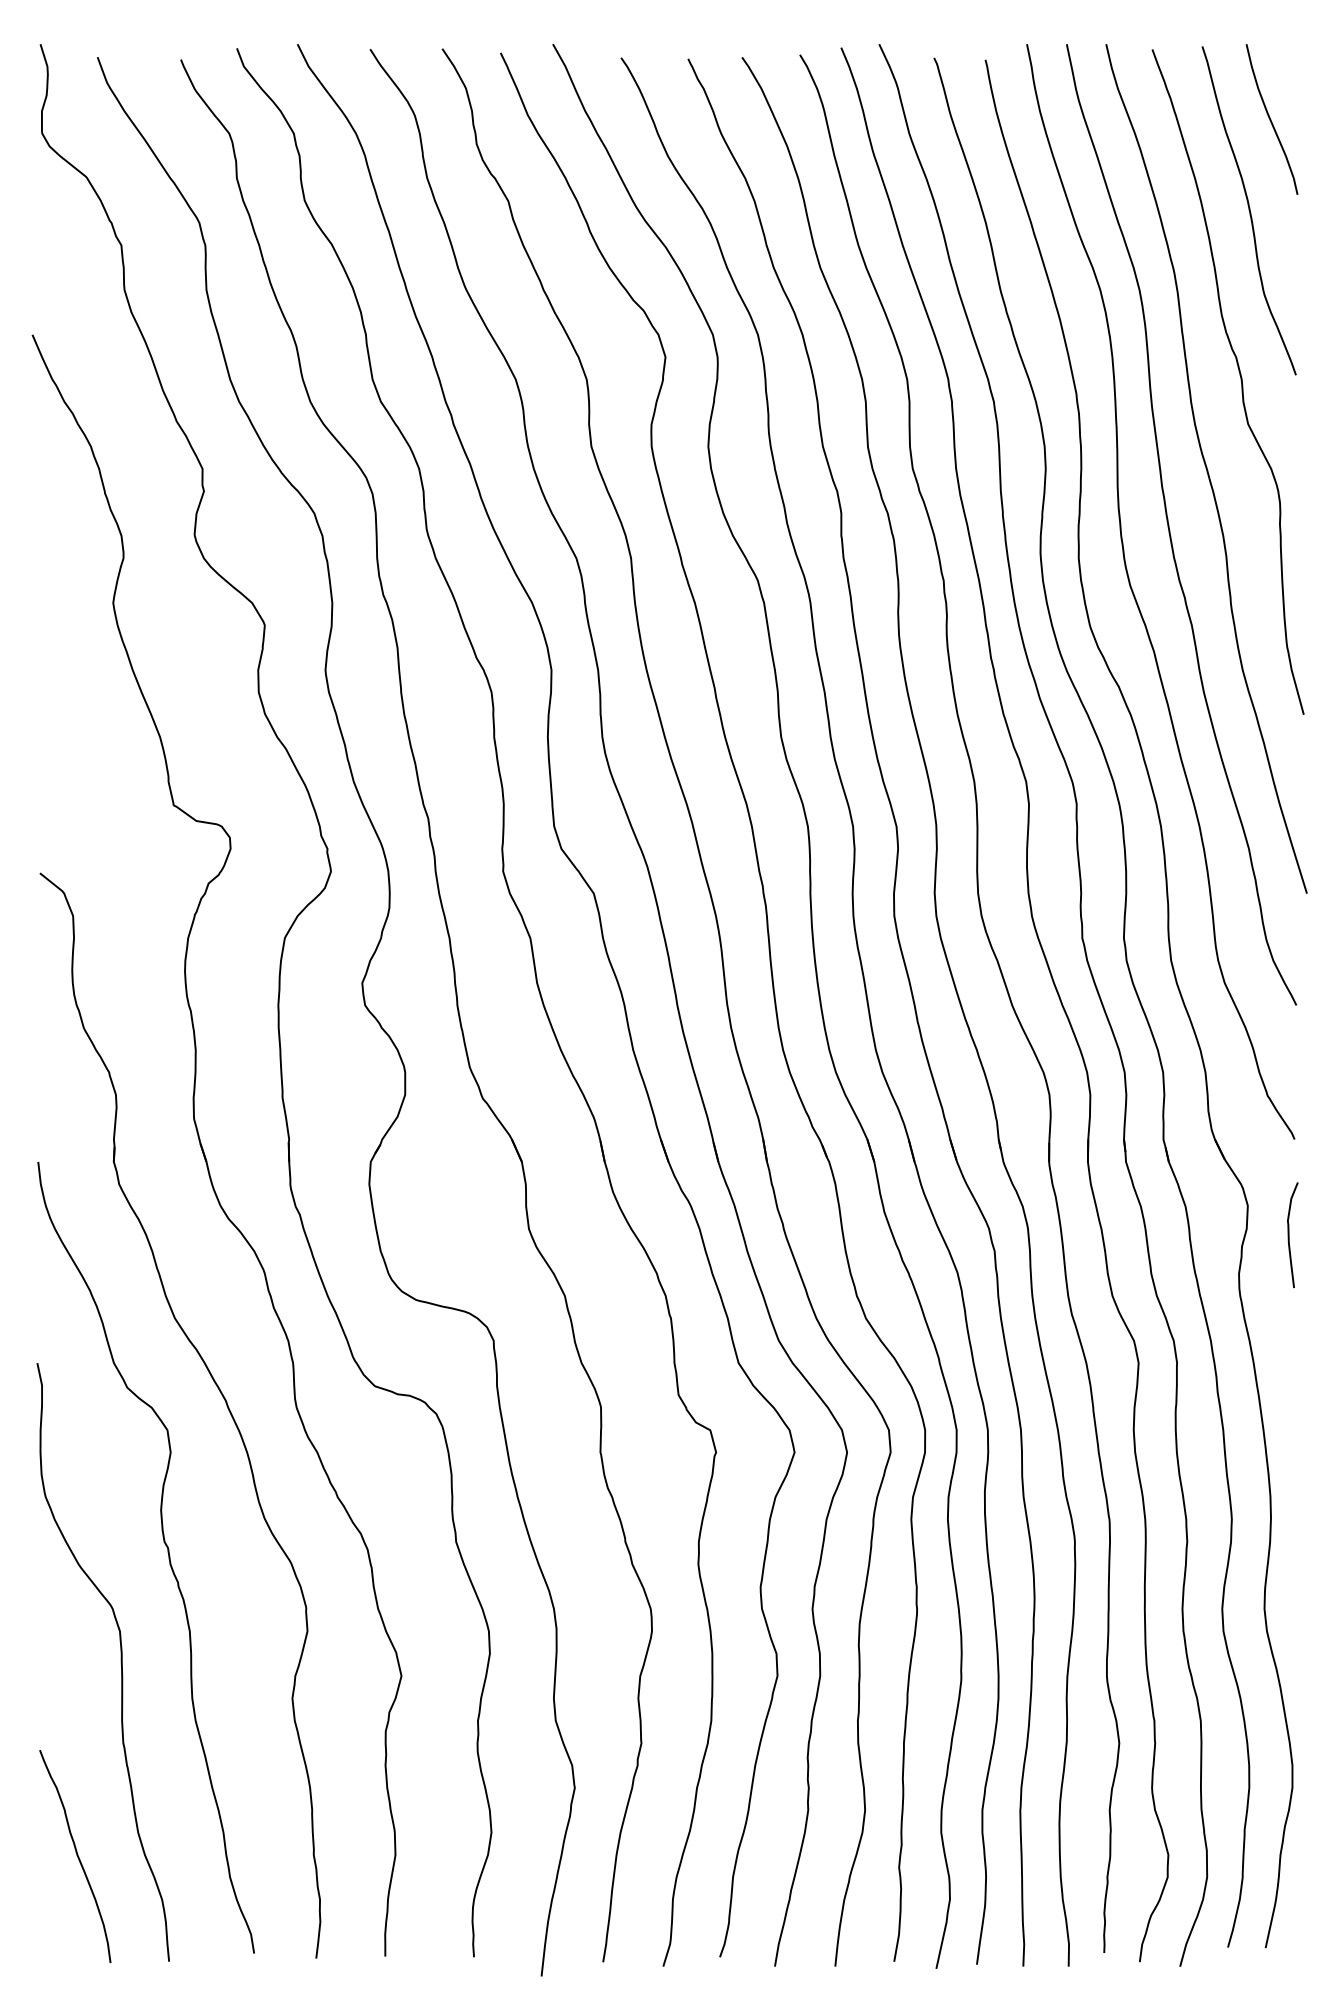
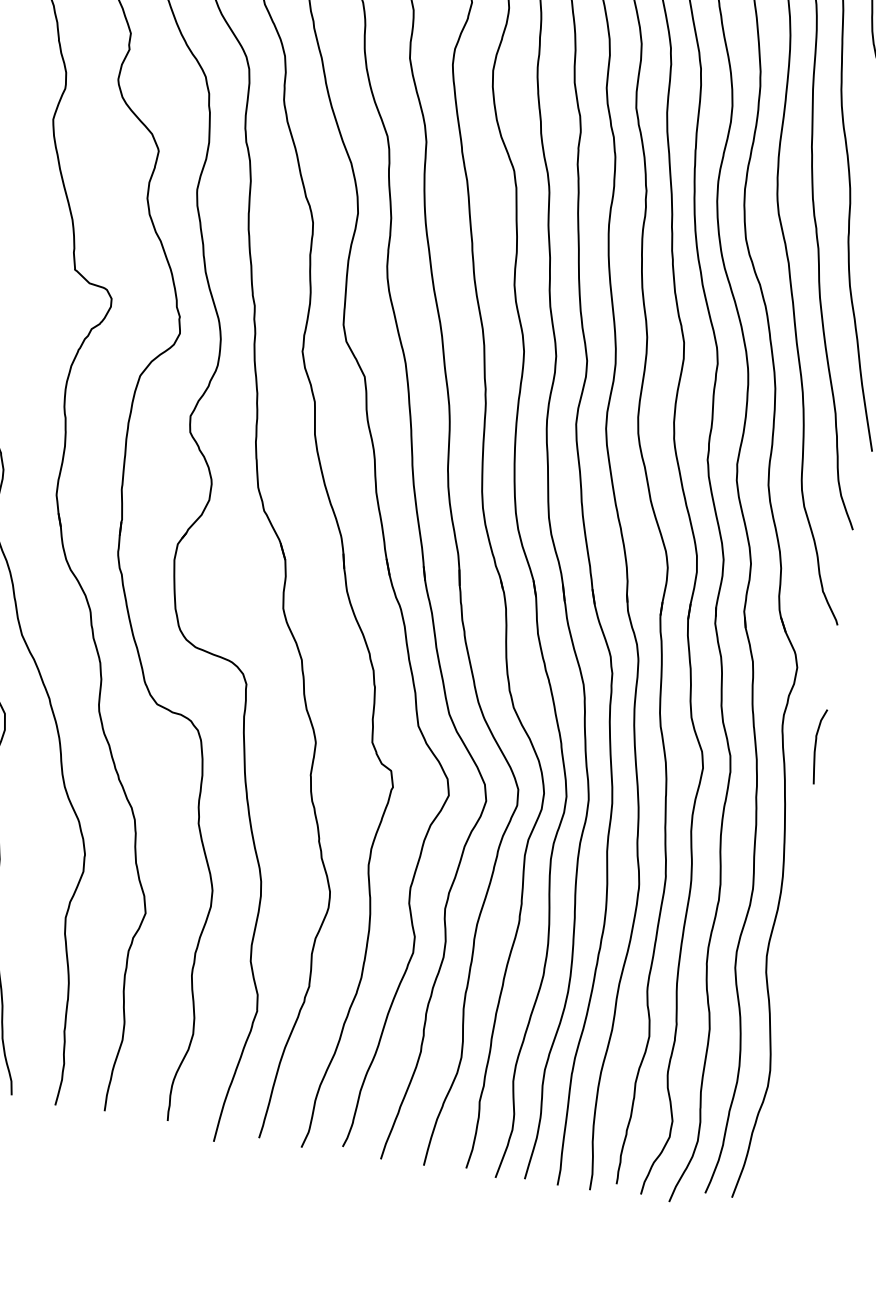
curve: (1289, 1235) -> (815, 746), moved

